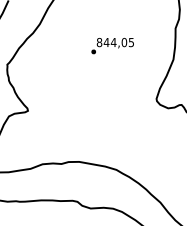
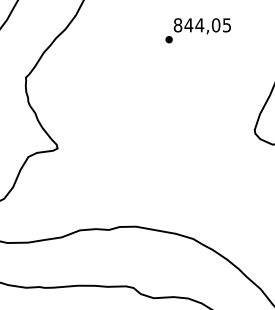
text: (112, 46) -> (197, 31), moved

